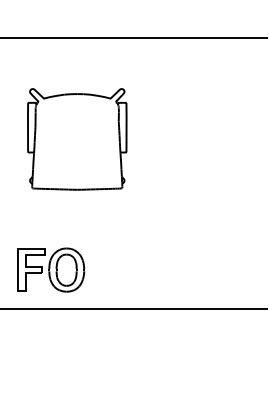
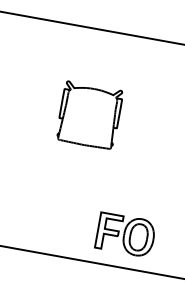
part: (77, 139) -> (89, 115), size x0.7
part: (51, 269) -> (126, 234), moved

